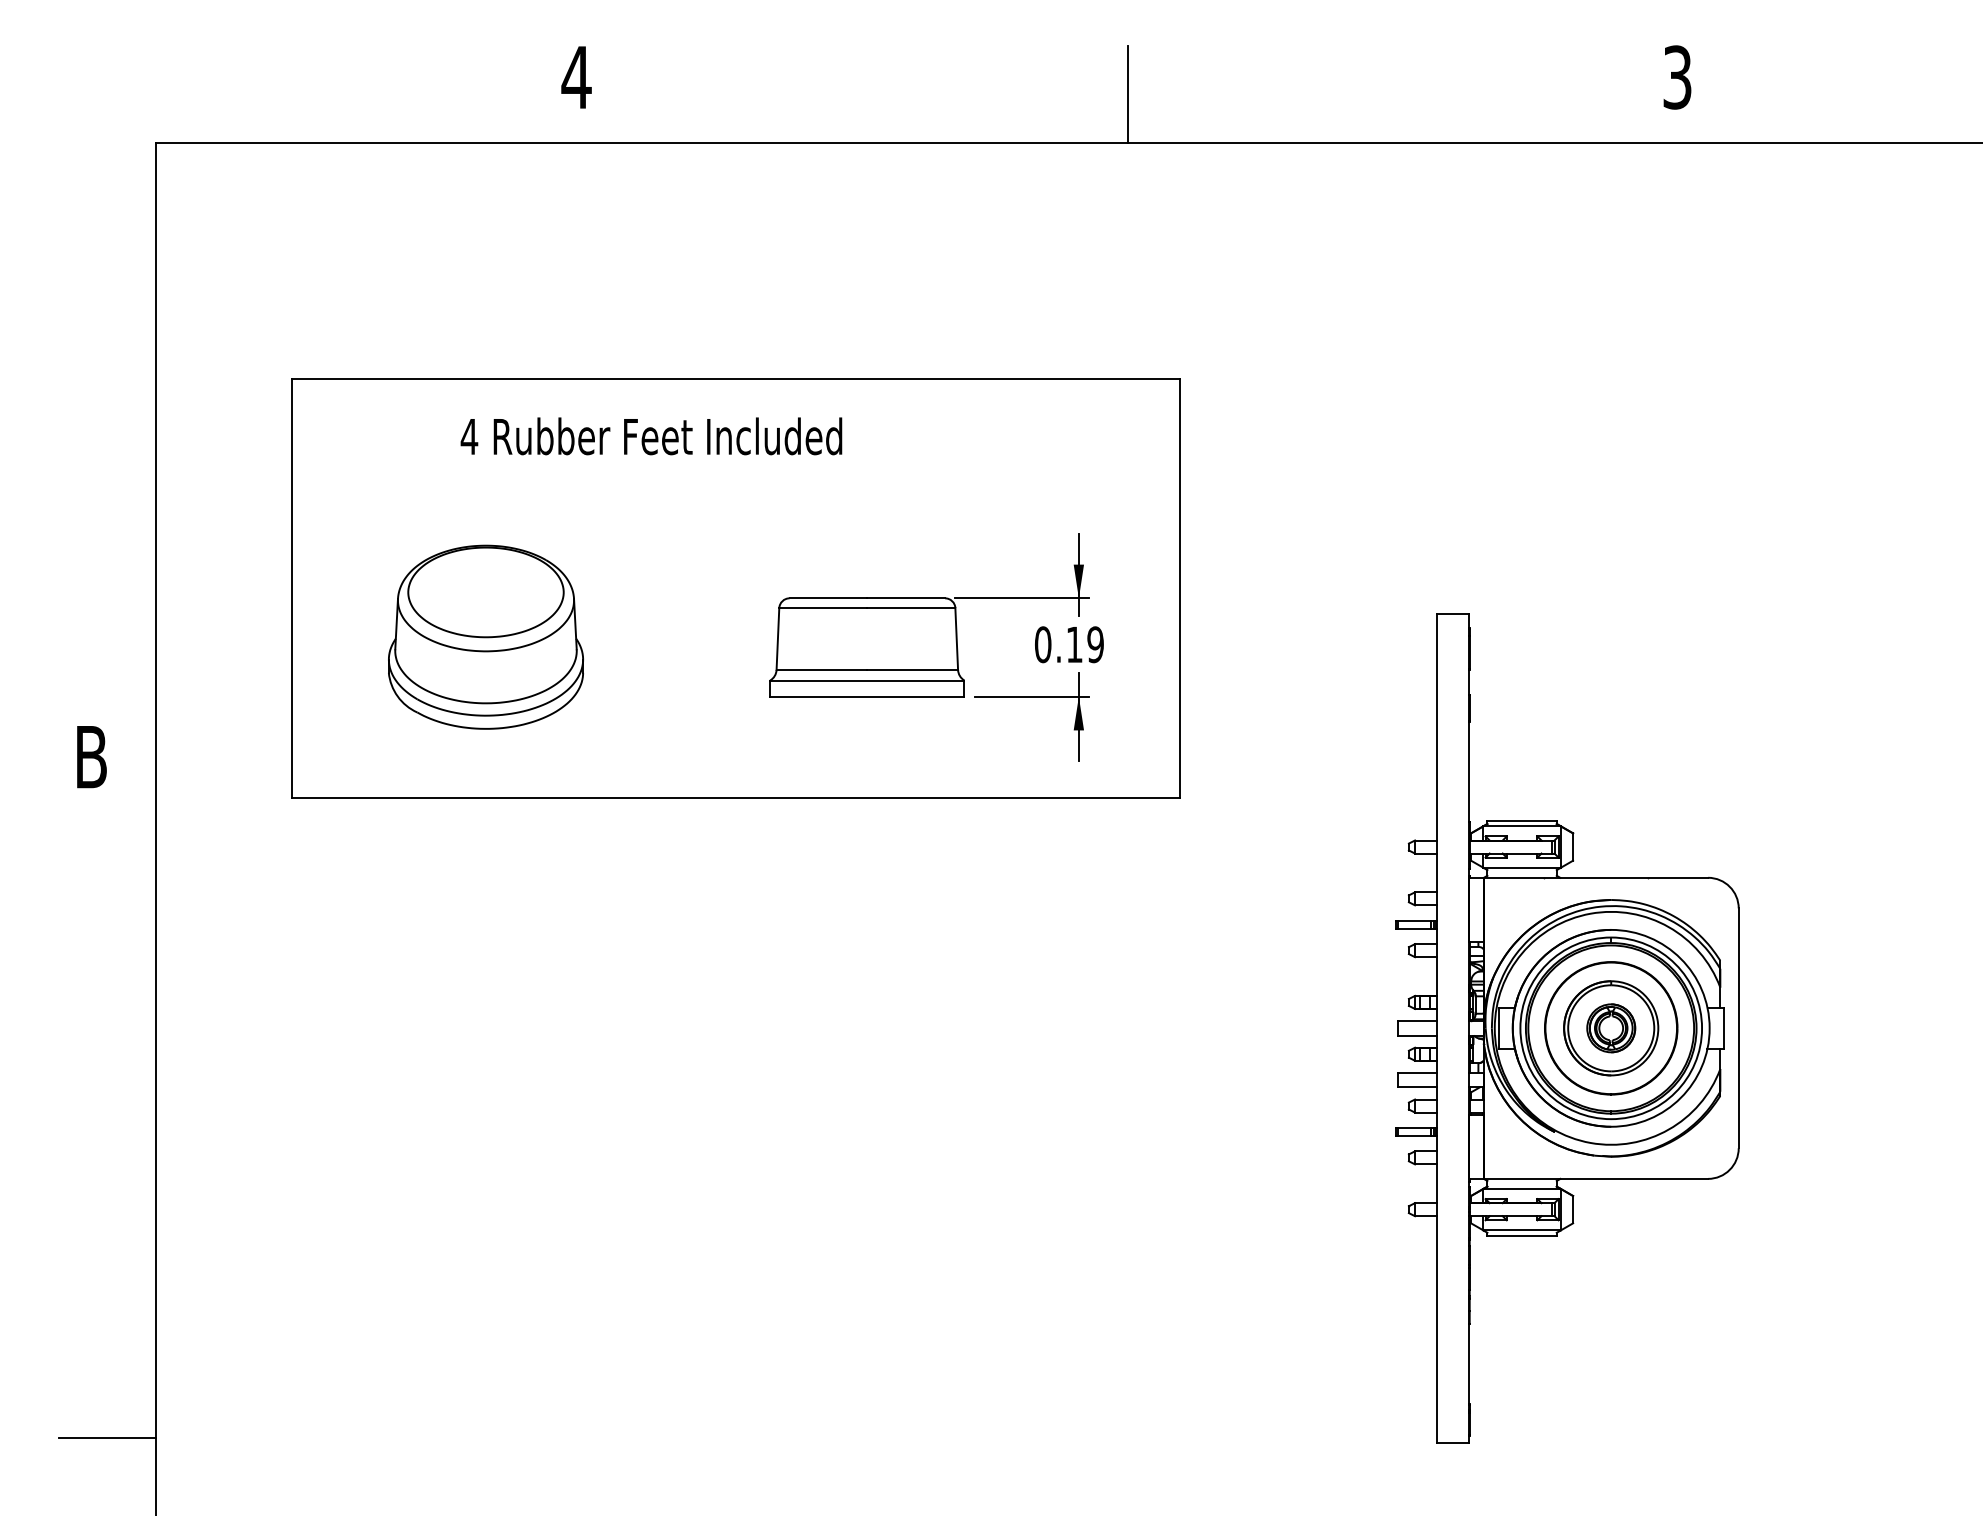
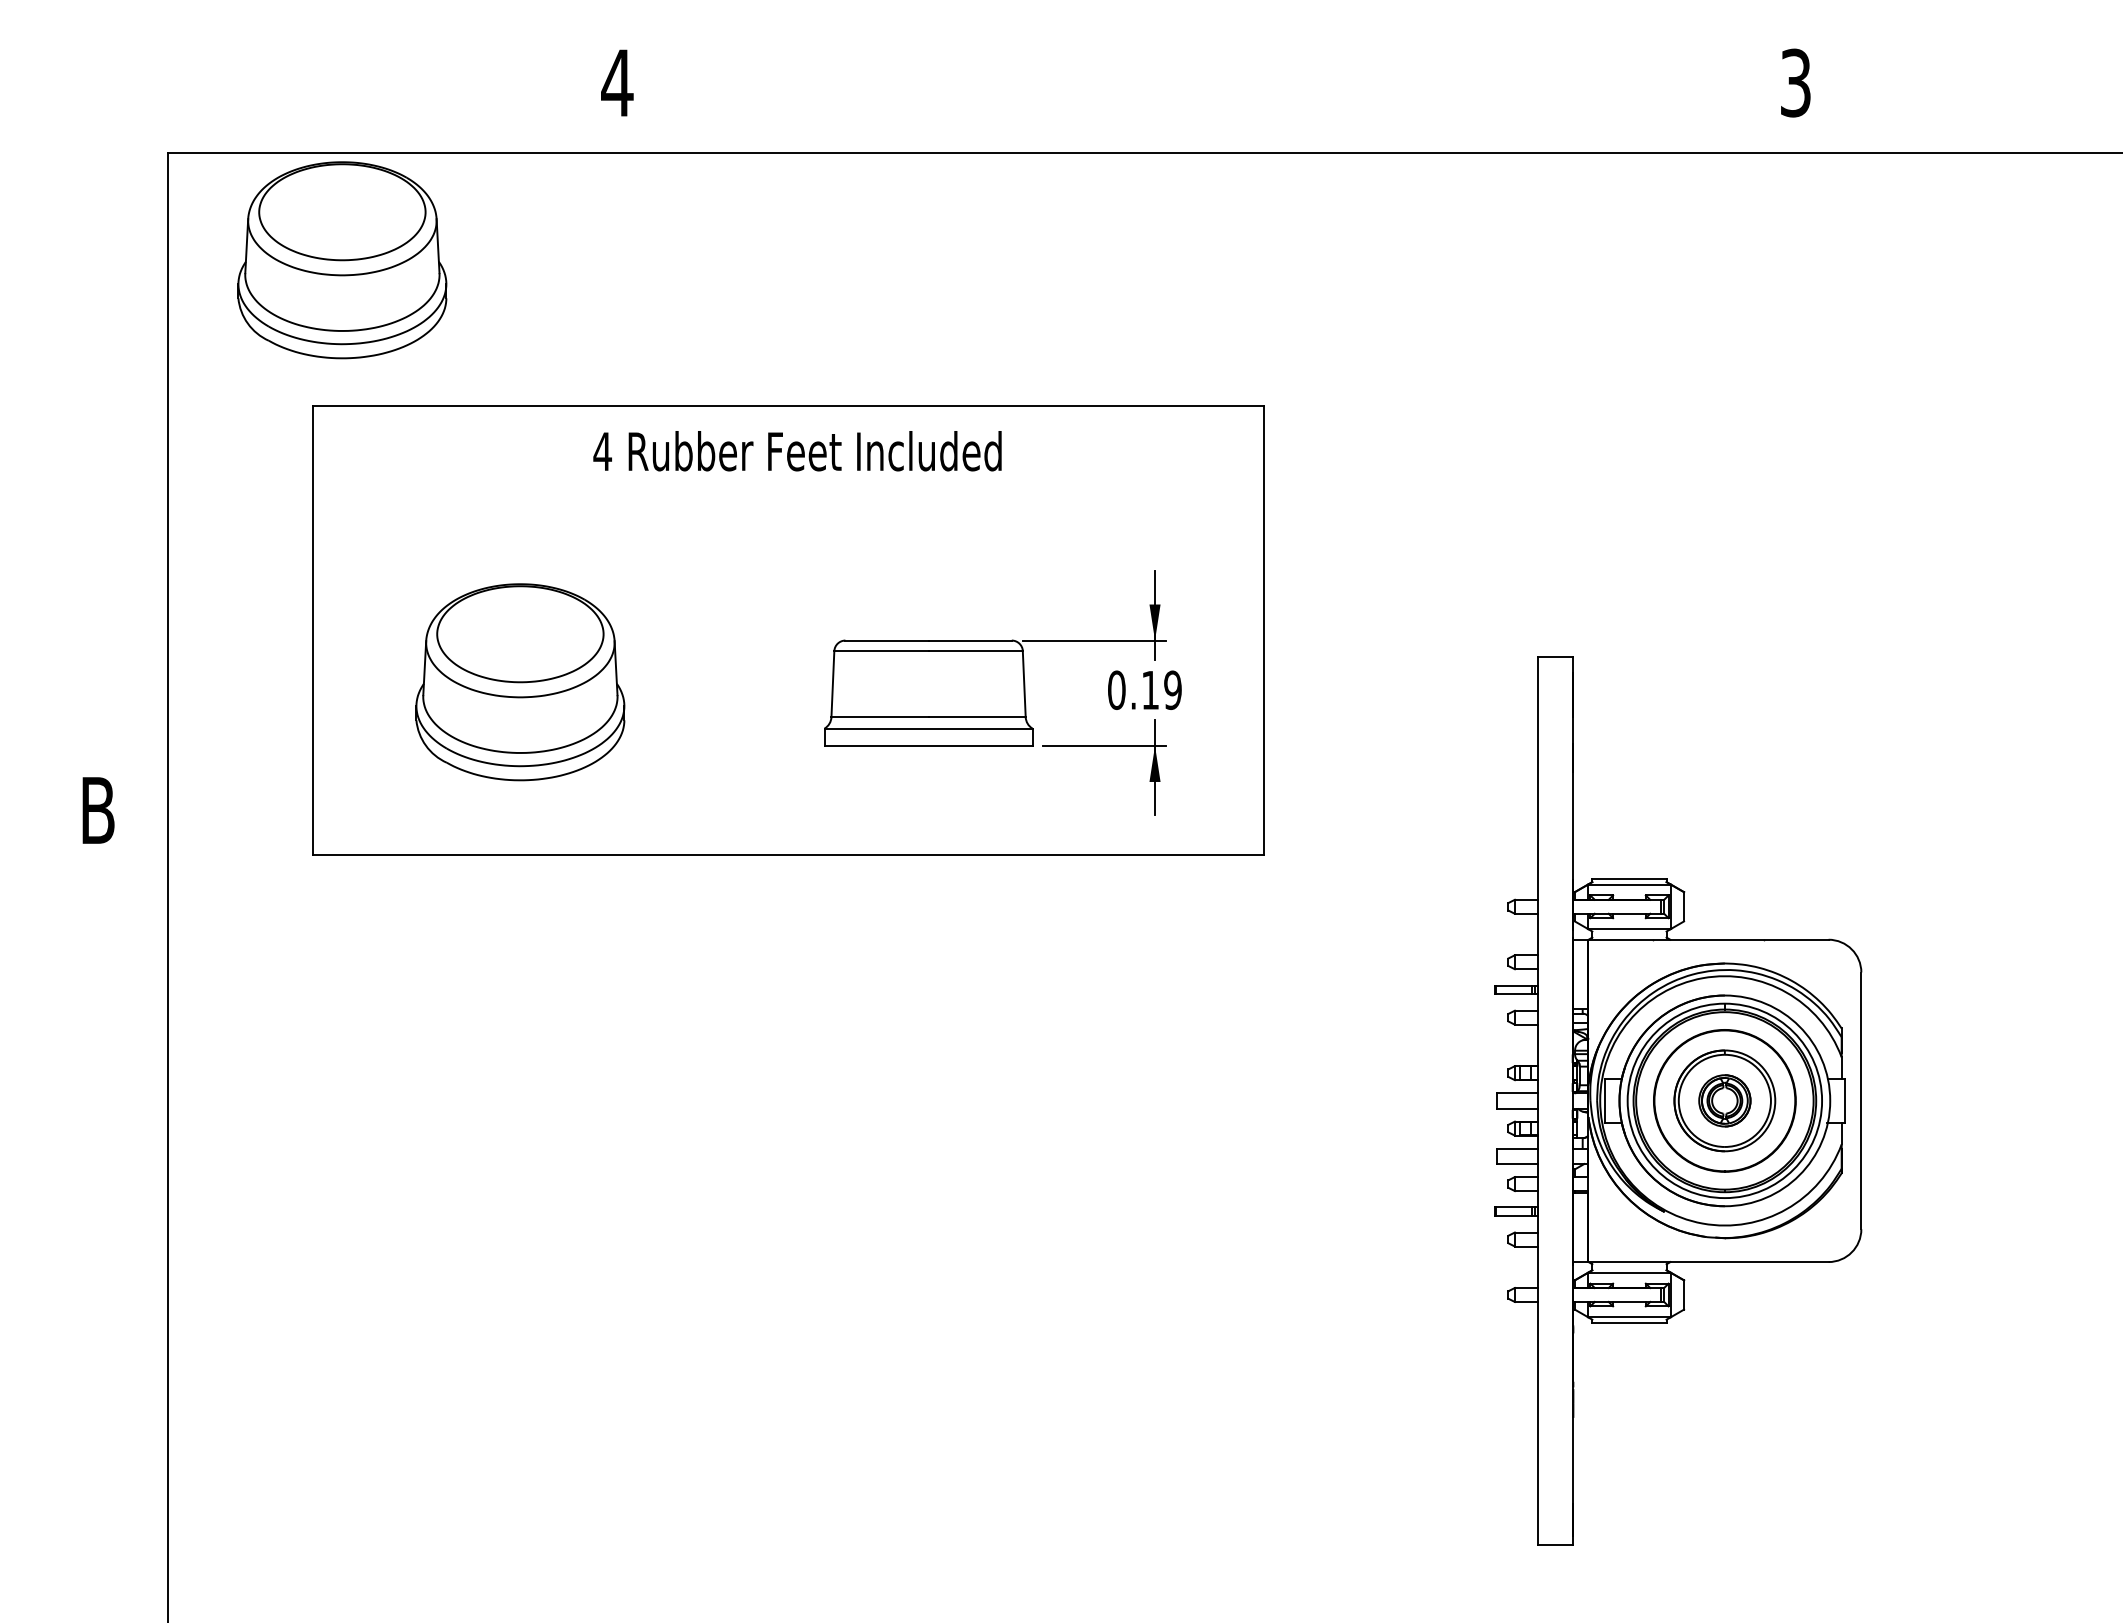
line: (1127, 94) -> (1207, 101), removed
part: (319, 243) -> (342, 260), added
text: (651, 436) -> (797, 451), moved
line: (107, 1438) -> (115, 1539), removed

